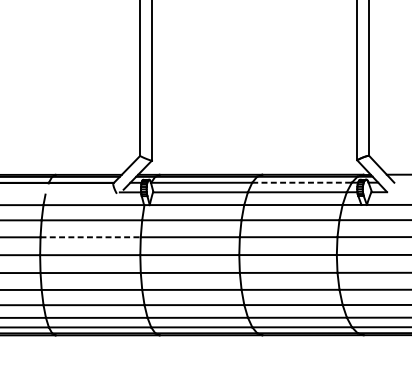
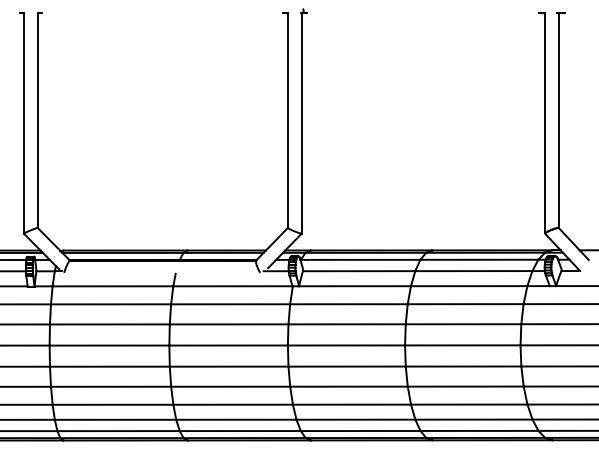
line: (302, 182) -> (479, 259), dashed -> solid
line: (90, 237) -> (229, 324), dashed -> solid

